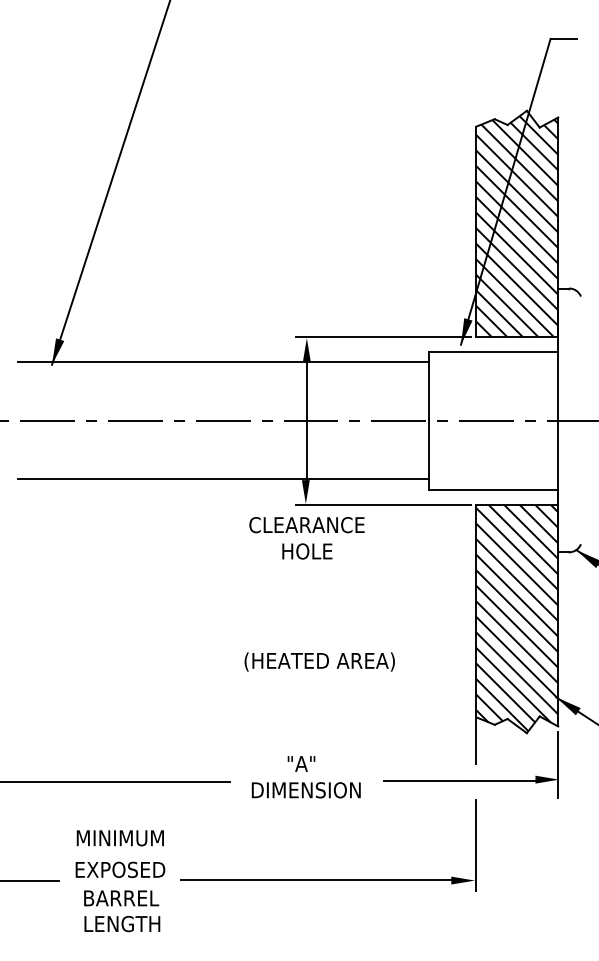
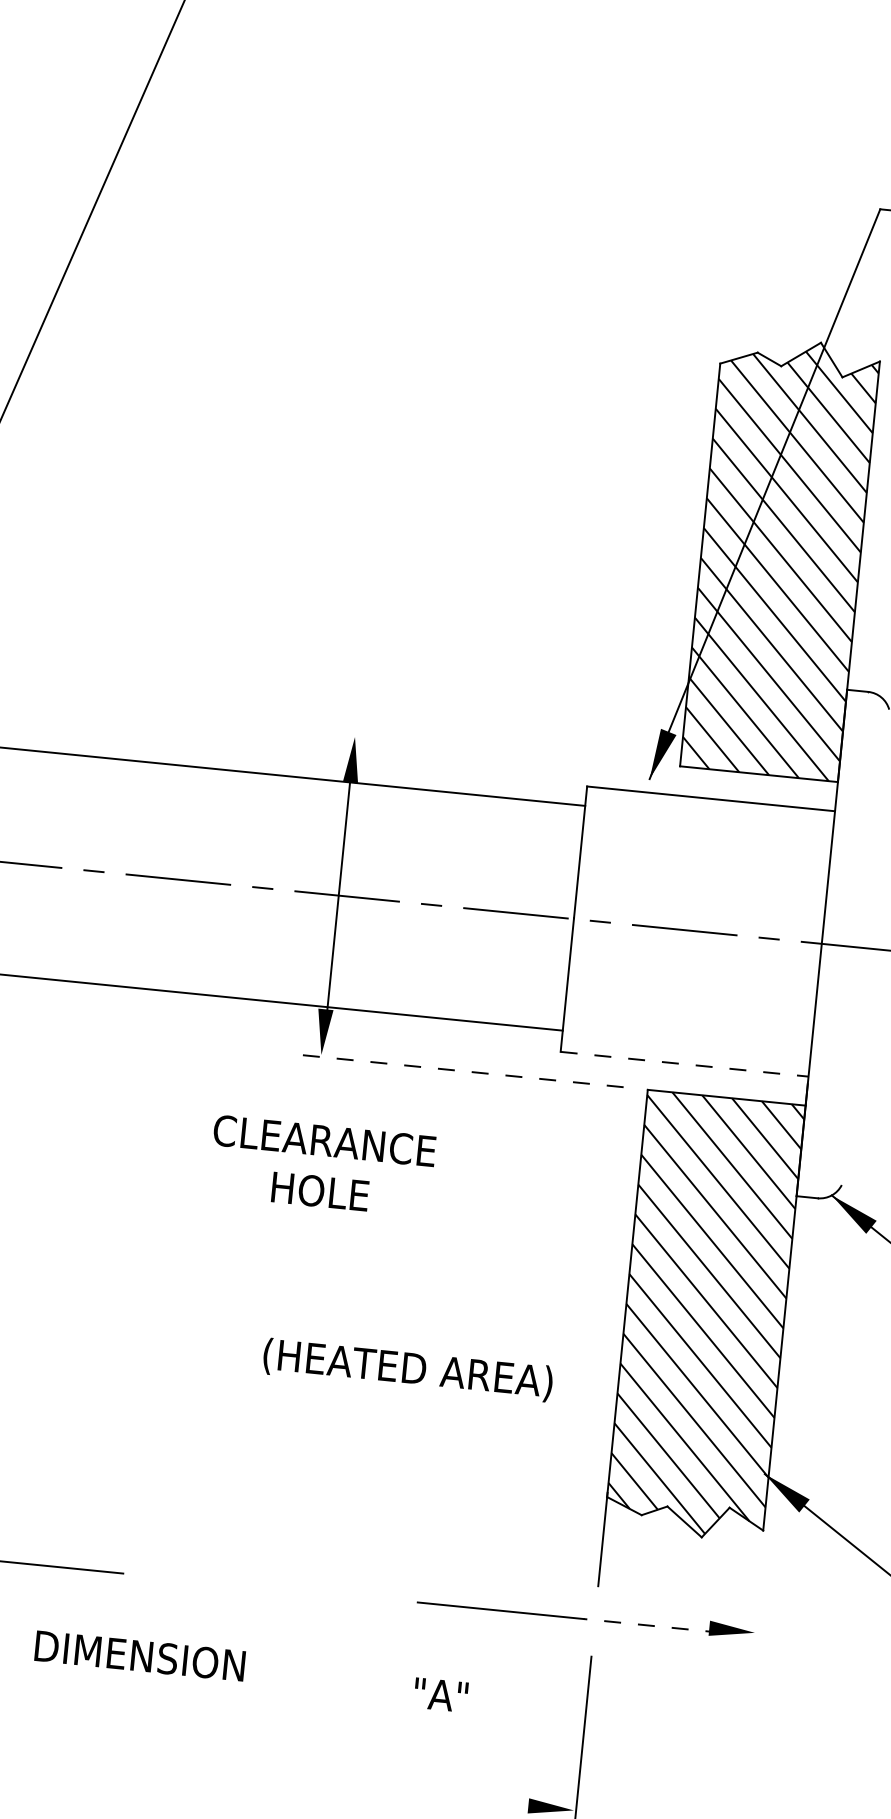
line: (383, 337) -> (502, 750), removed
line: (493, 490) -> (684, 1065), solid -> dashed
line: (384, 505) -> (472, 1073), solid -> dashed
text: (306, 538) -> (321, 1166), moved
text: (319, 661) -> (407, 1369), moved
text: (301, 763) -> (441, 1694), moved
line: (558, 765) -> (756, 1605), removed
line: (505, 781) -> (651, 1626), solid -> dashed
text: (305, 790) -> (138, 1656), moved
line: (320, 879) -> (277, 1778), removed

